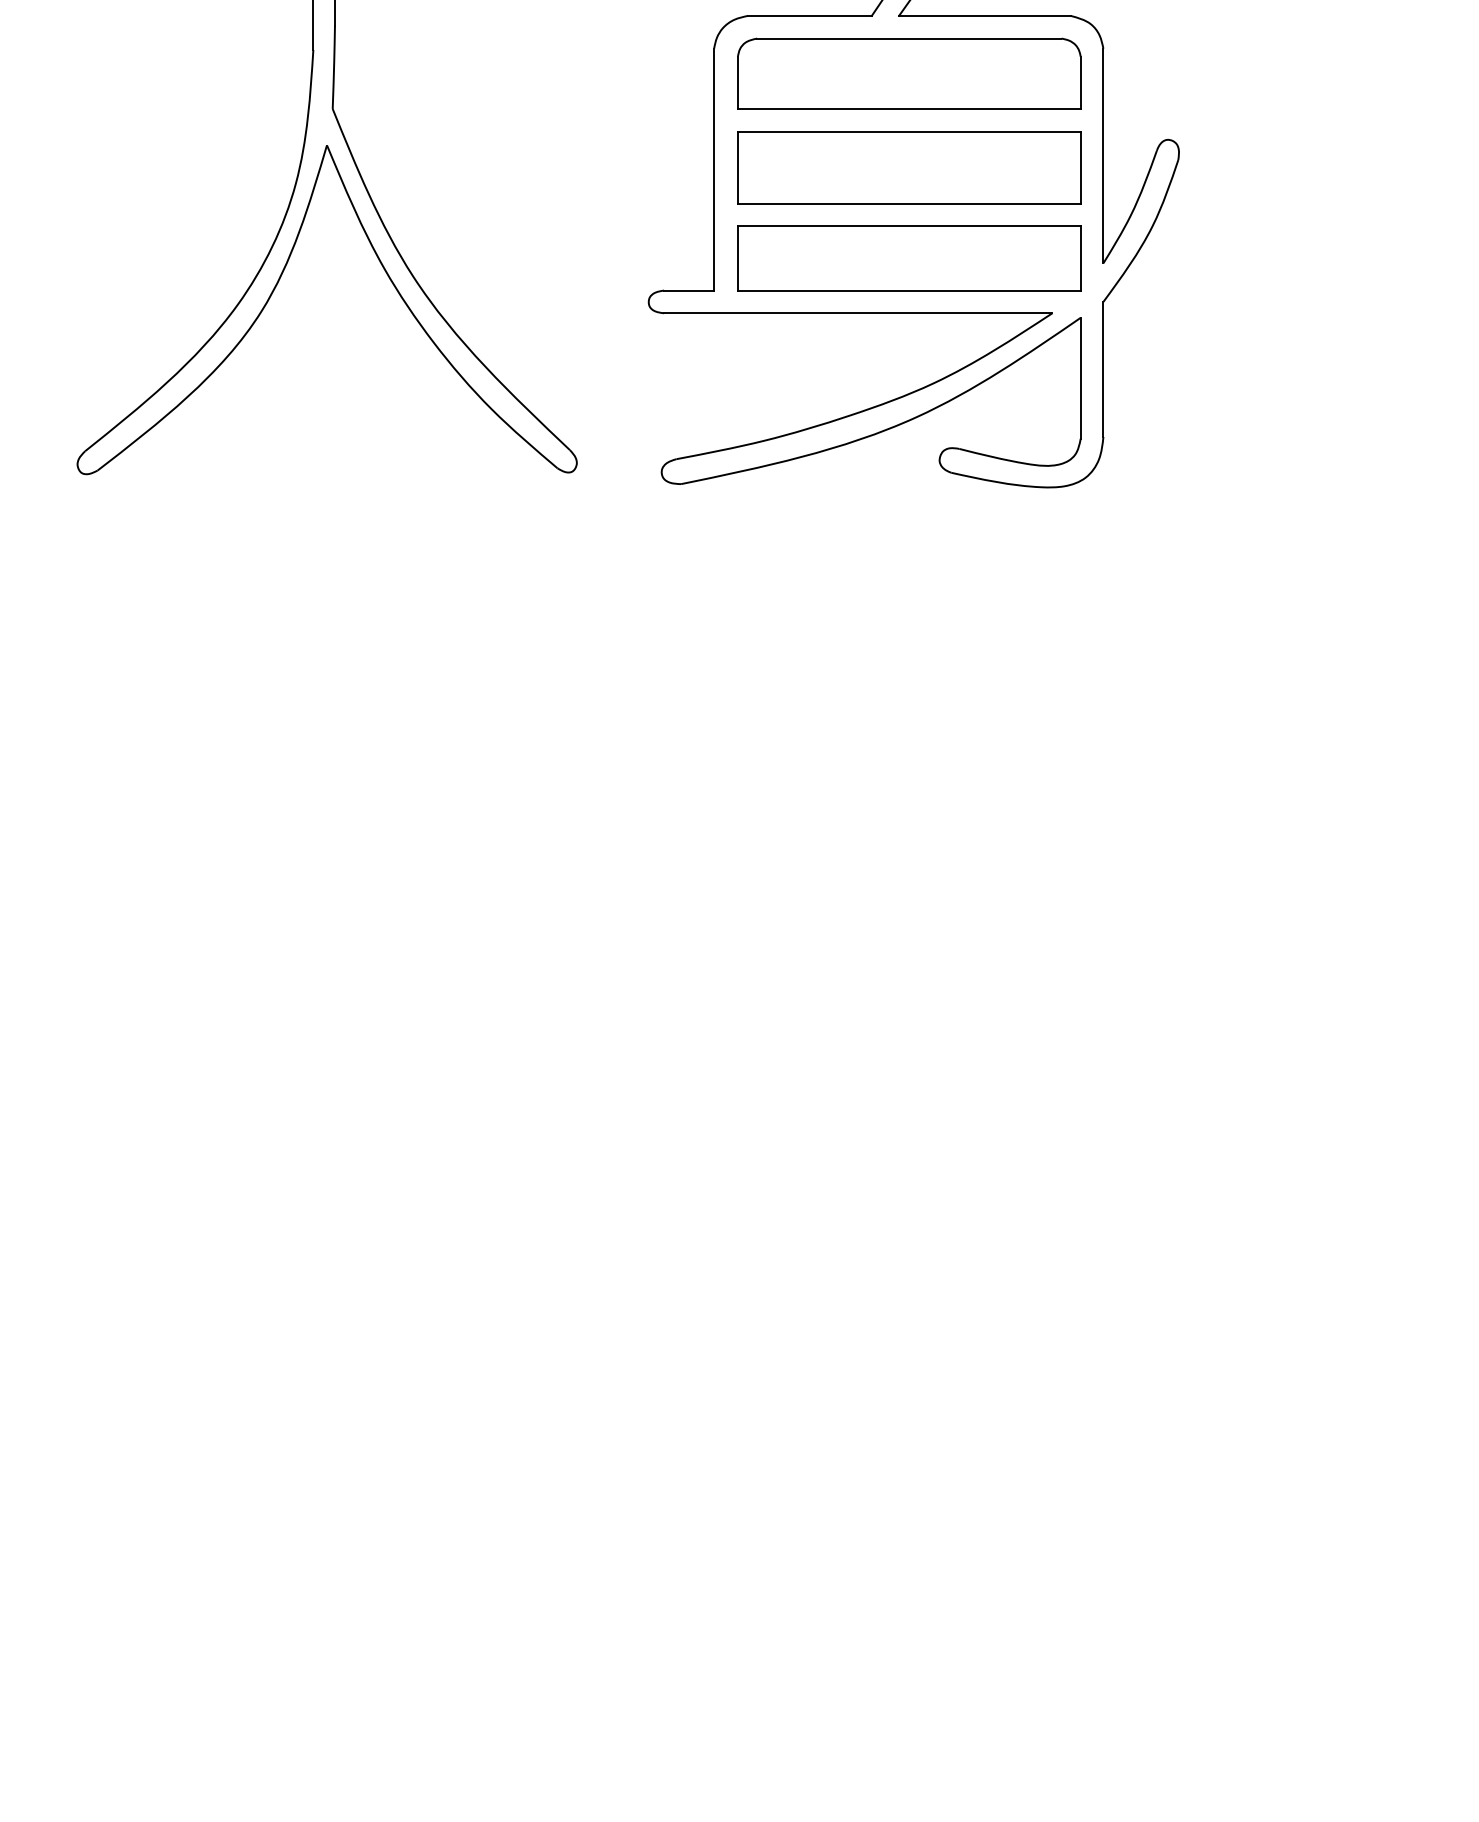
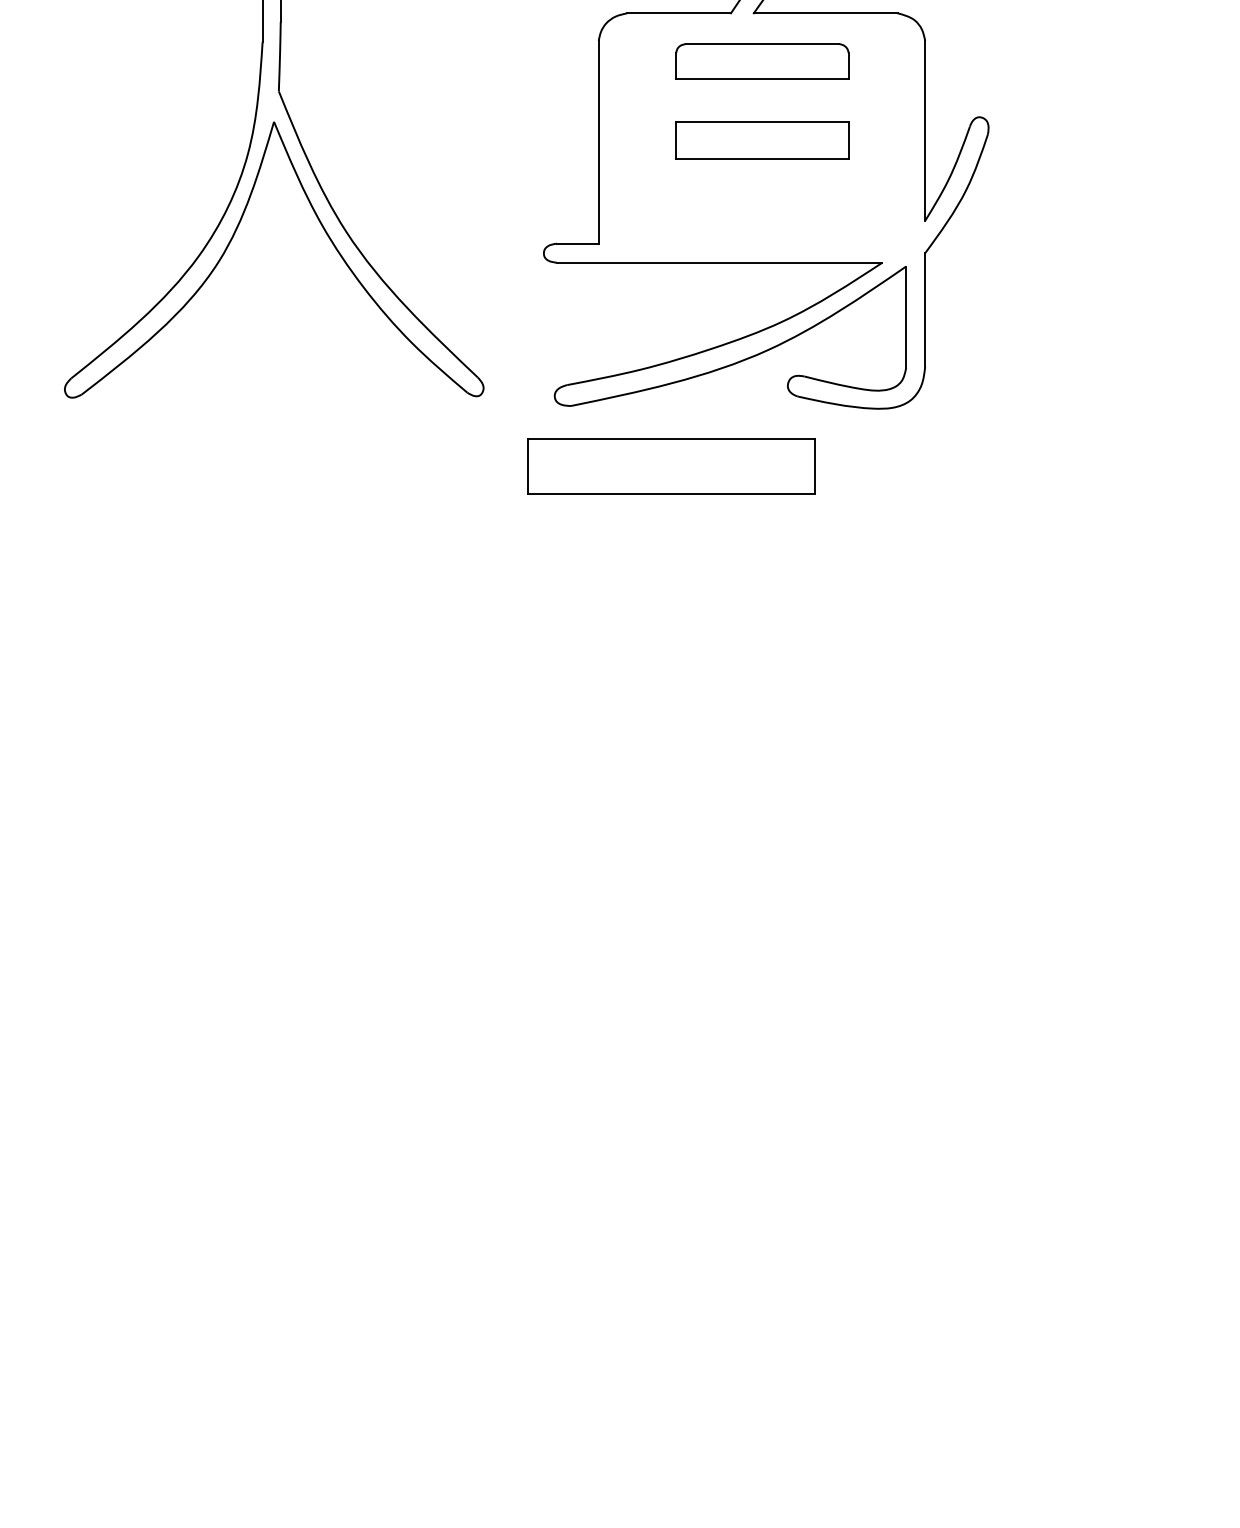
part: (909, 73) -> (762, 61), size x0.6
part: (909, 167) -> (762, 140), size x0.6
part: (909, 258) -> (671, 466), moved

